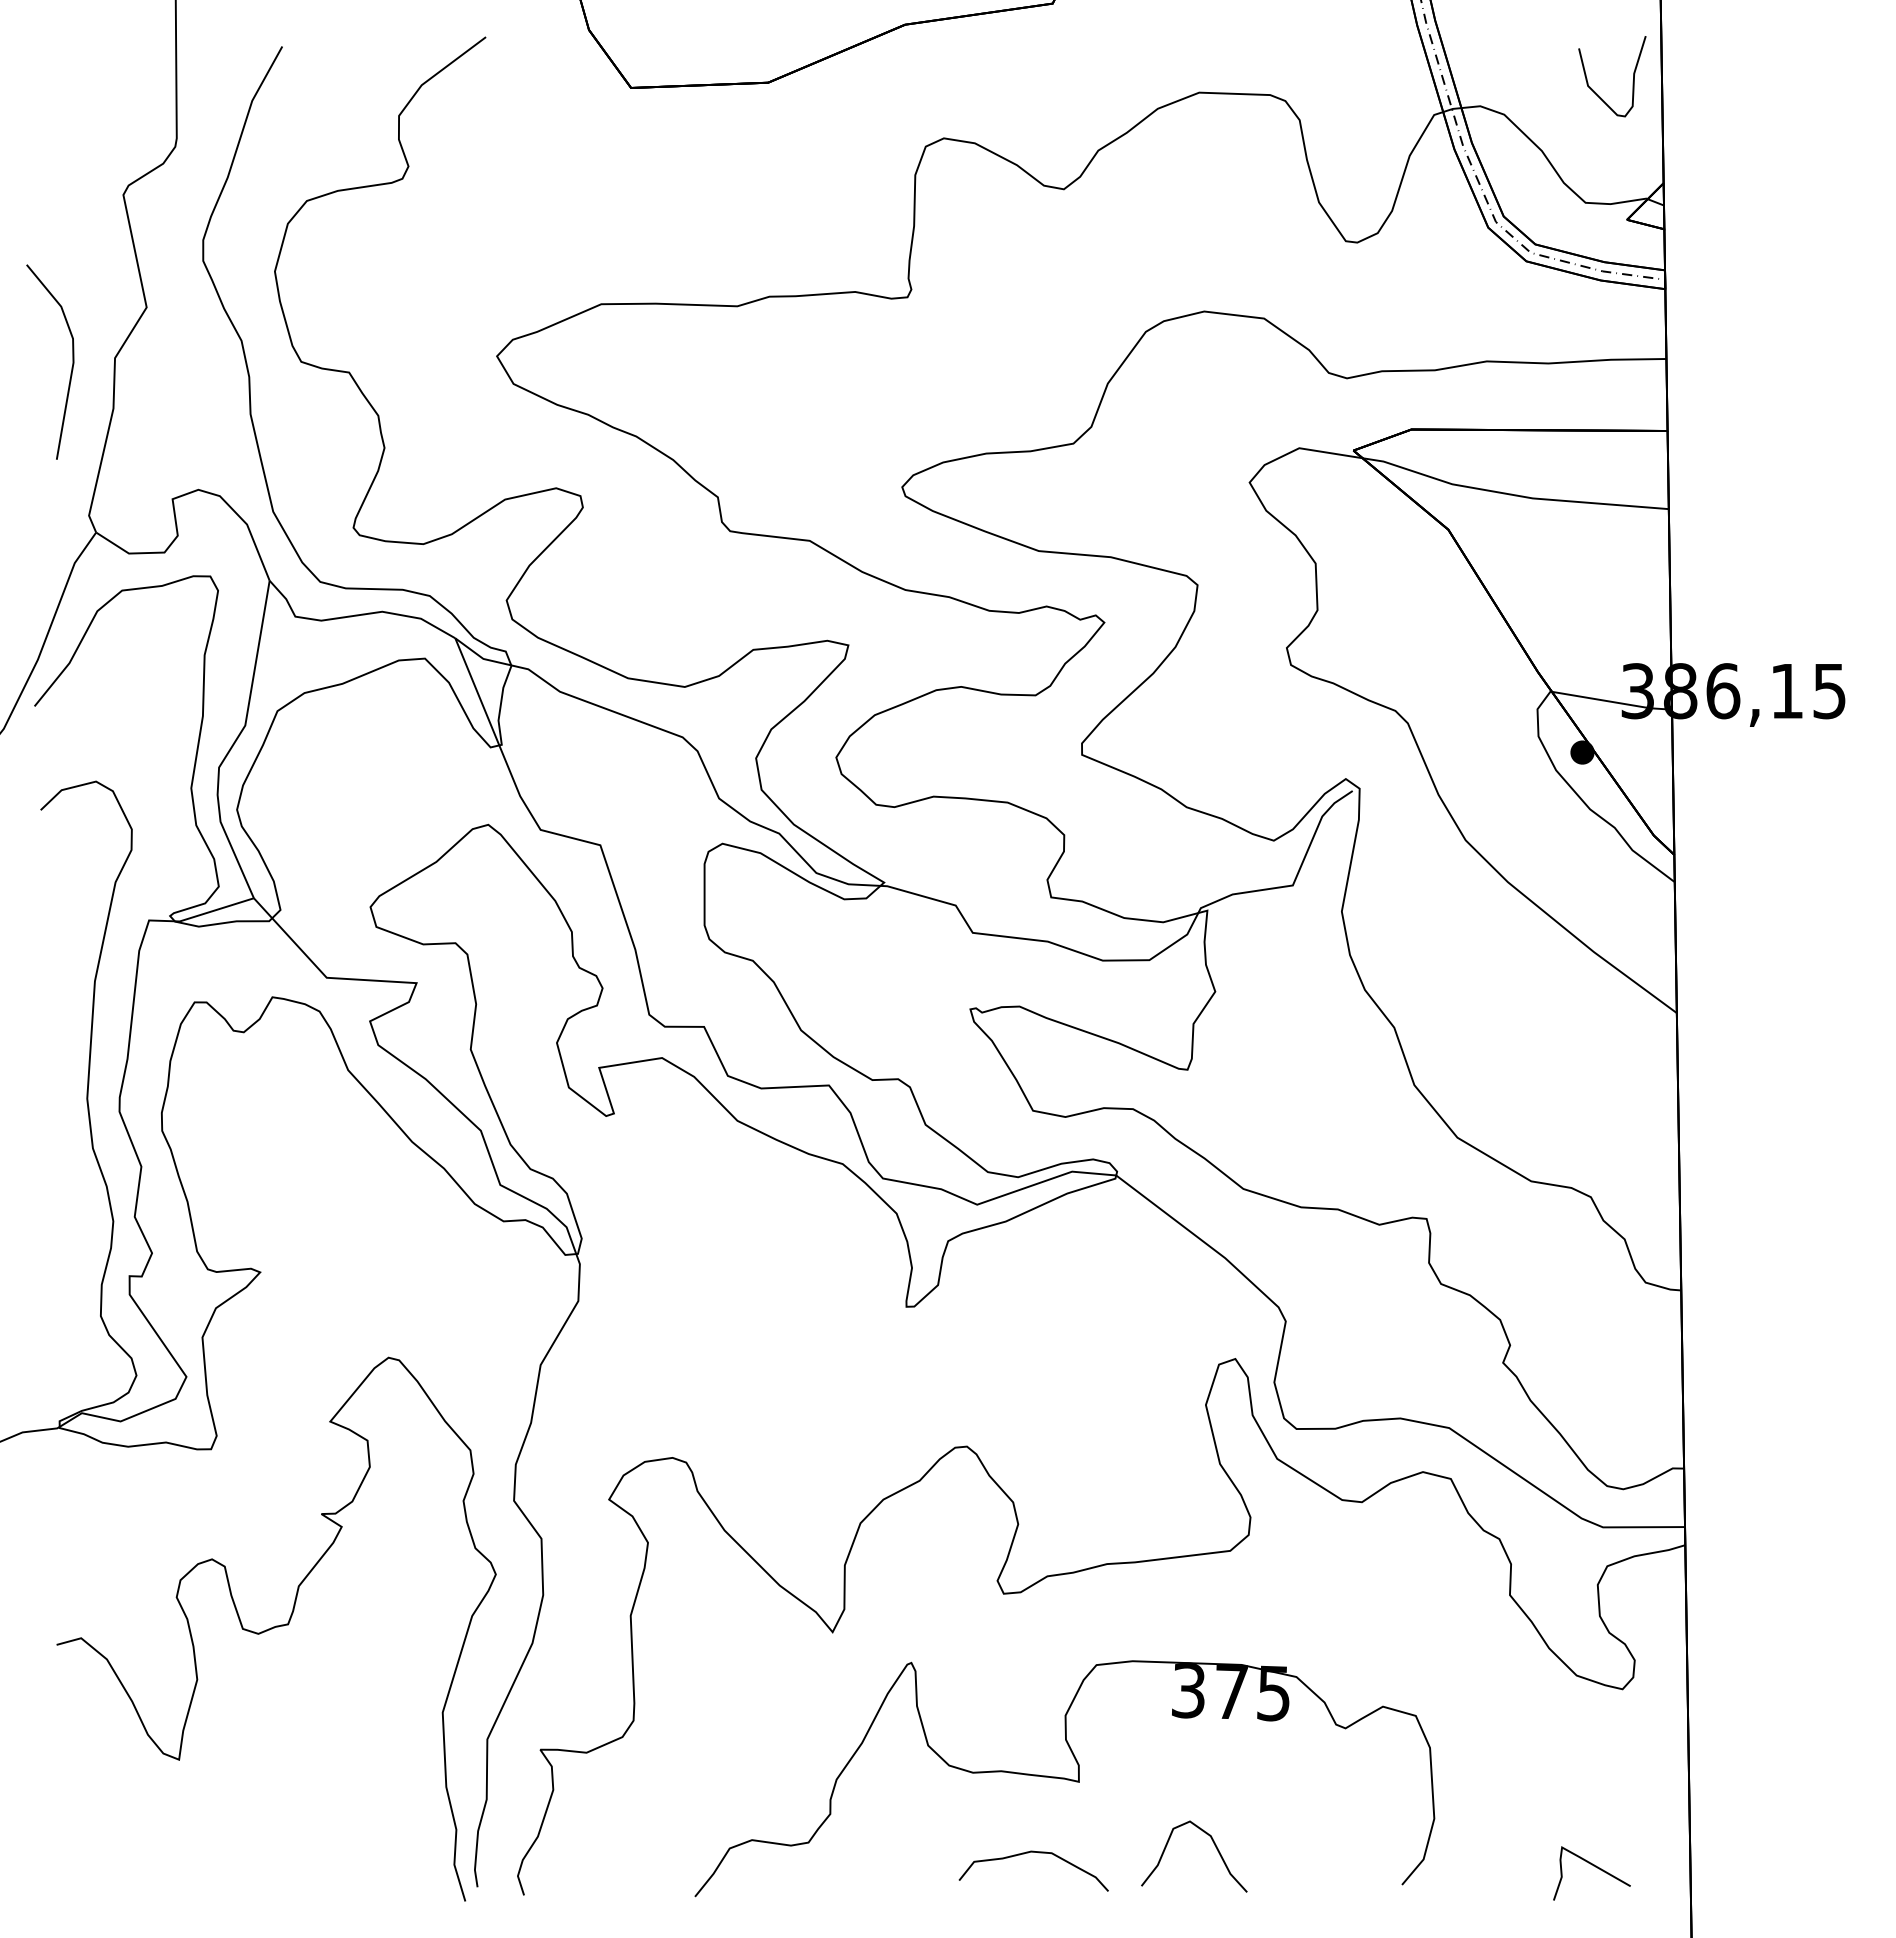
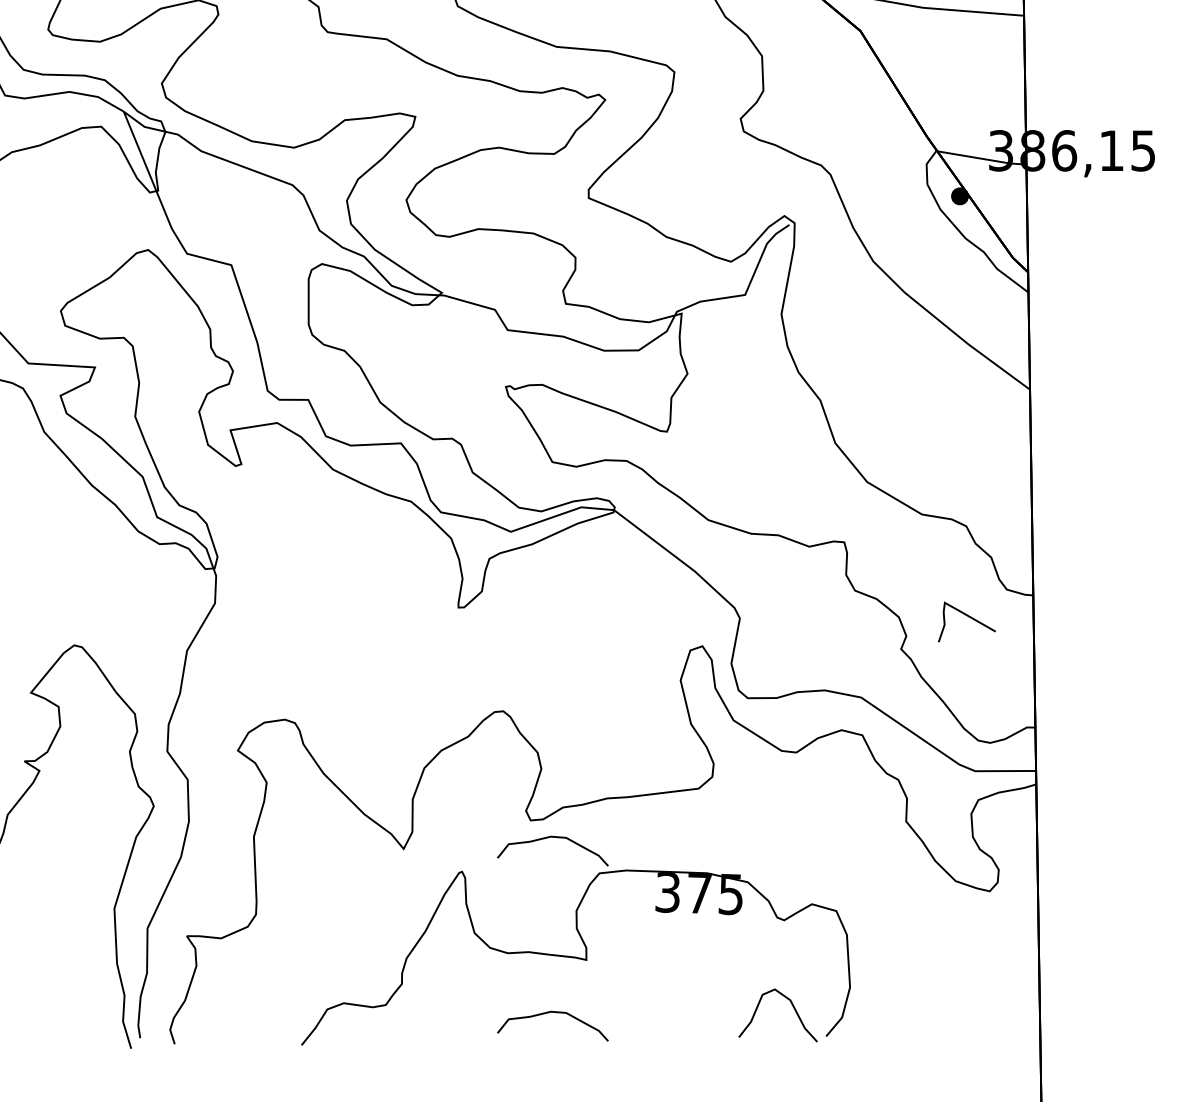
curve: (1028, 1617) -> (549, 838), added
curve: (1214, 1845) -> (793, 1007), moved
curve: (1595, 1867) -> (969, 617), moved

